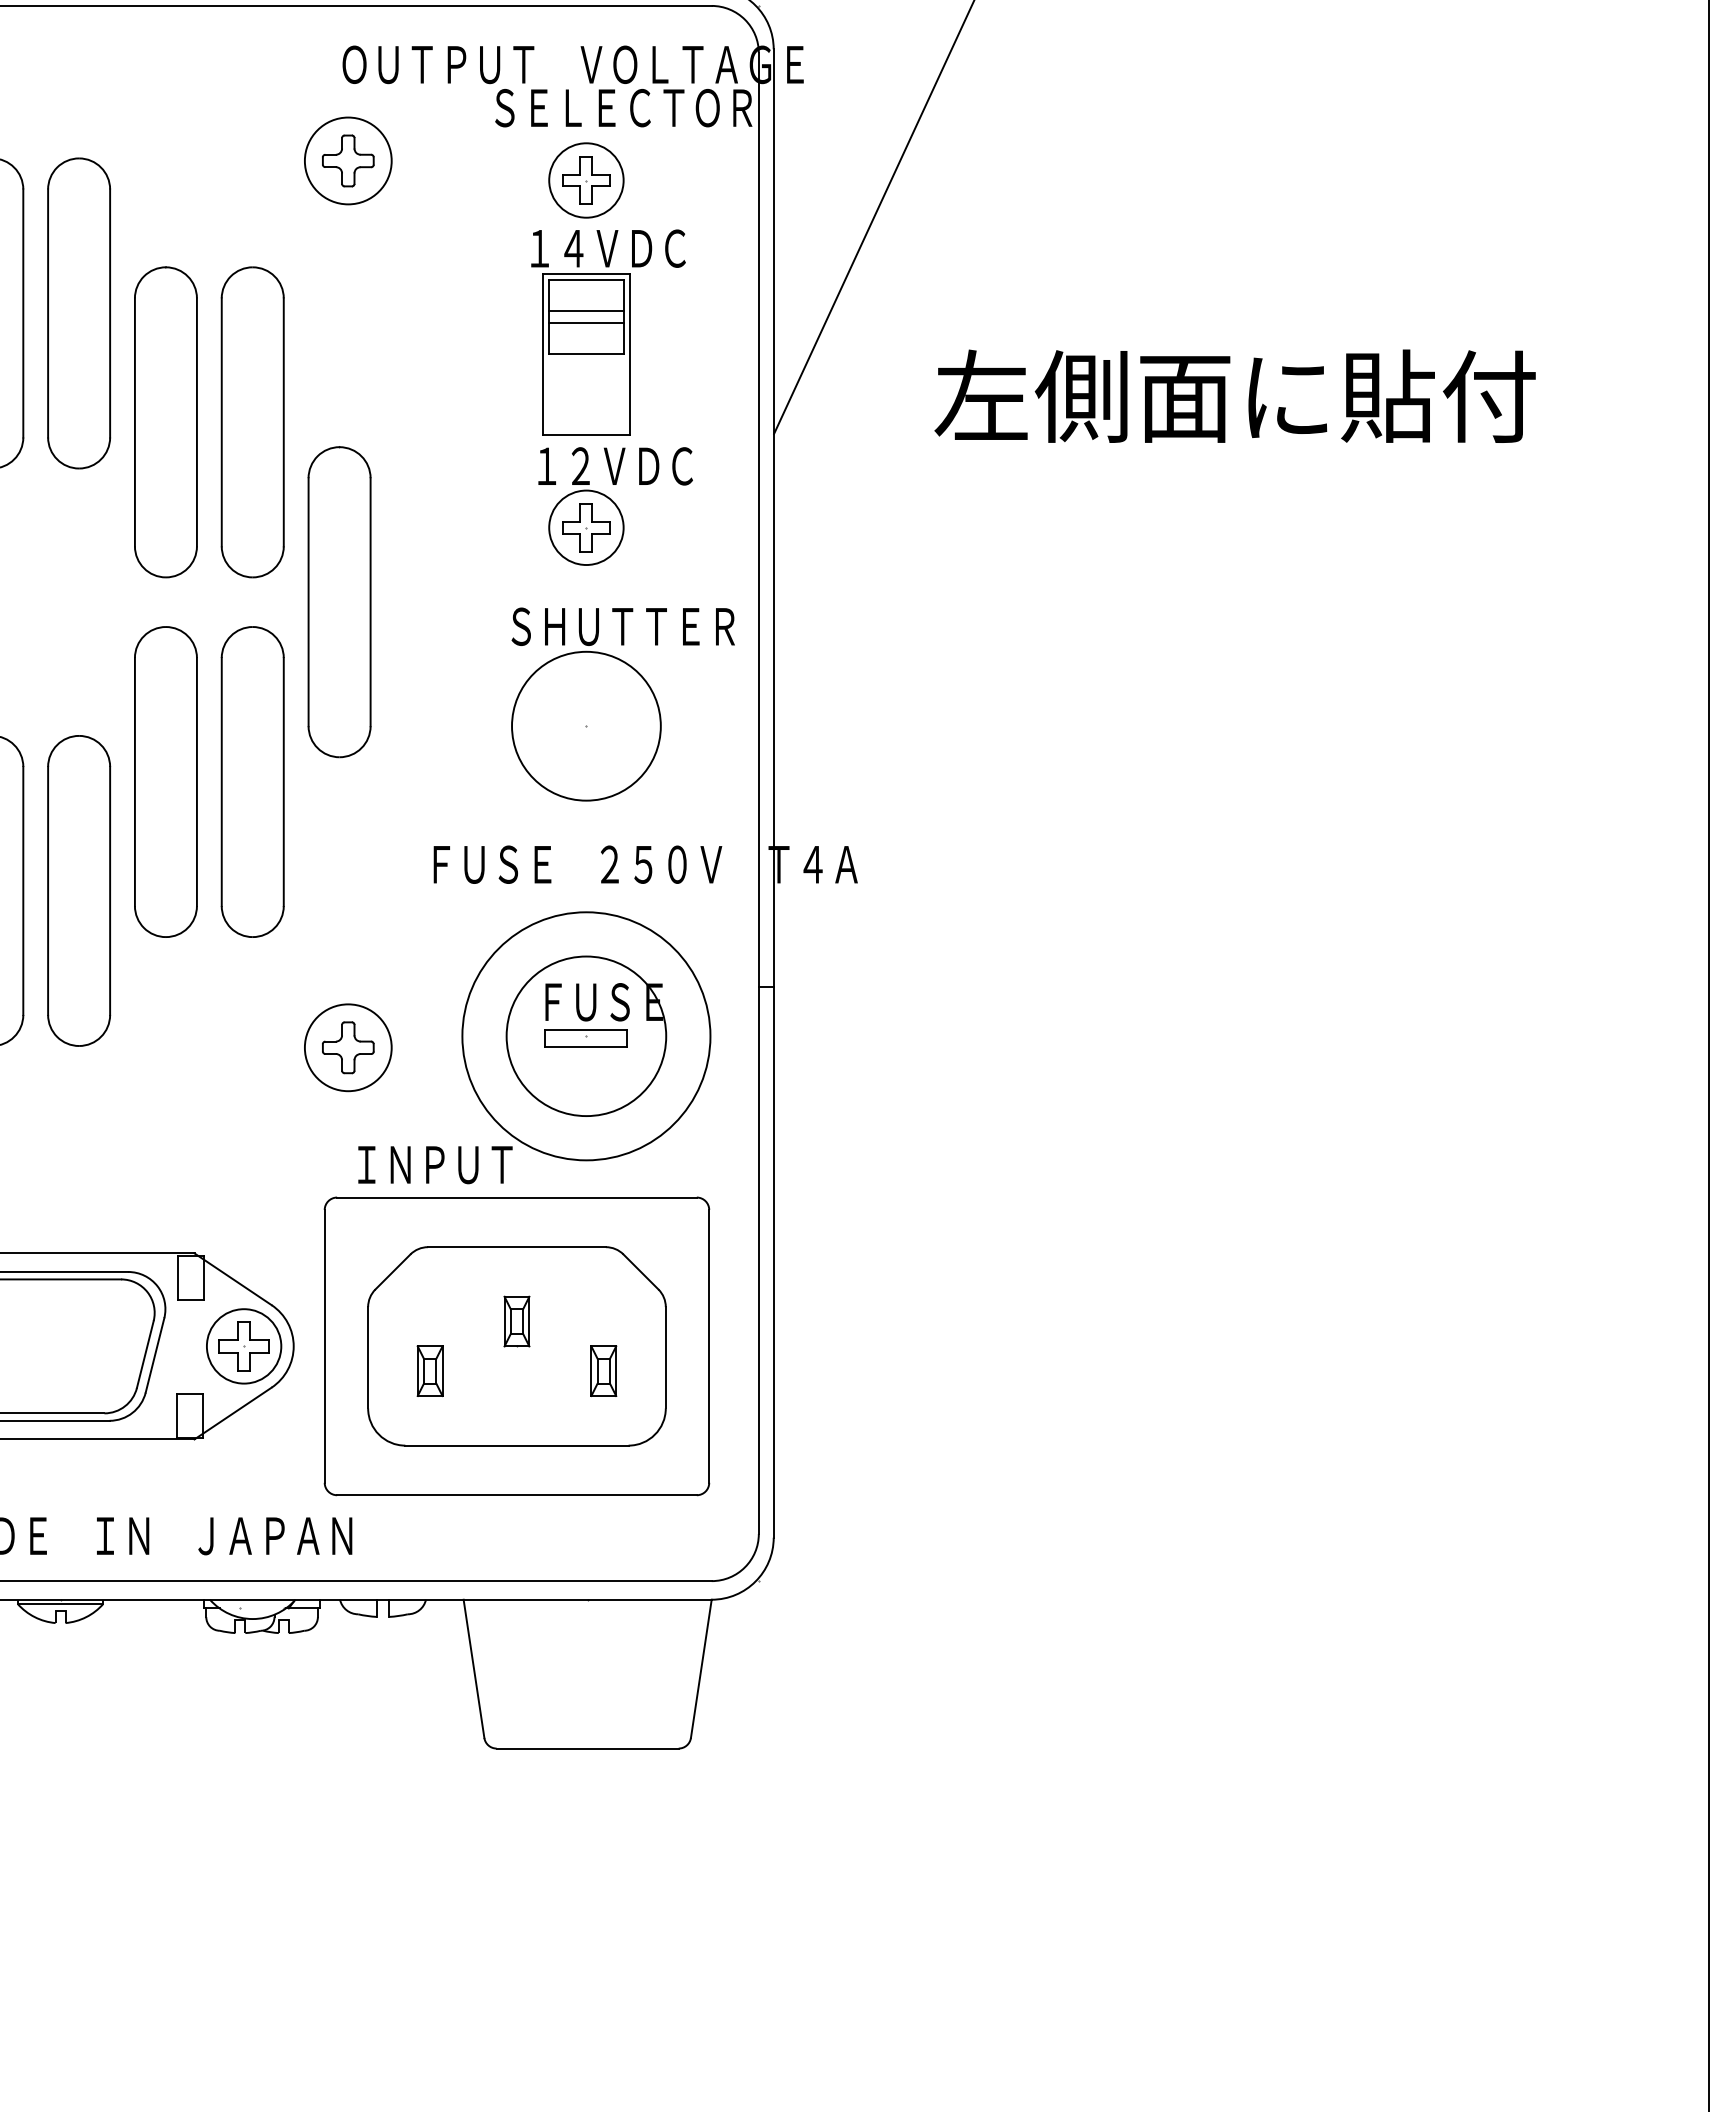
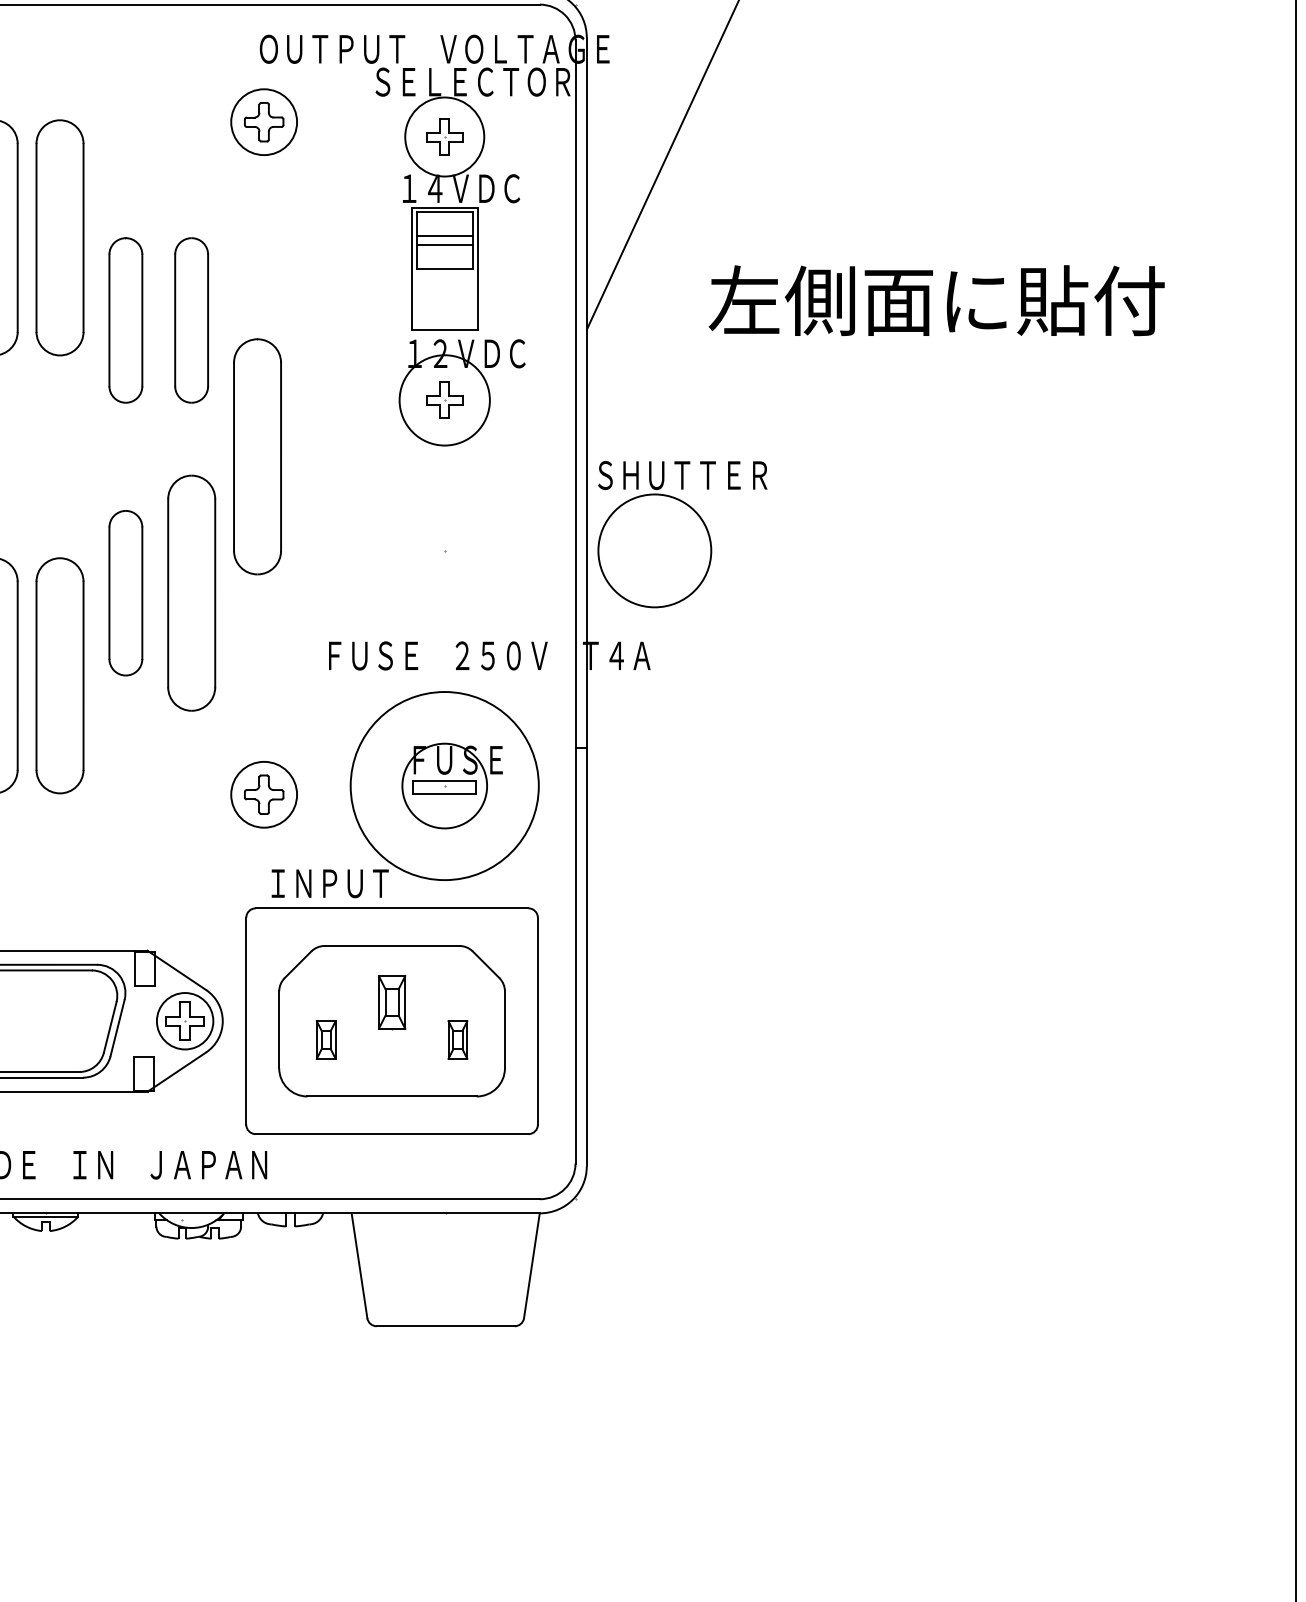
circle: (586, 180) -> (444, 137), size x1.4
part: (165, 422) -> (125, 320), size x0.7
part: (252, 422) -> (191, 320), size x0.7
circle: (586, 527) -> (444, 400), size x1.6
part: (622, 704) -> (682, 534), moved
part: (165, 781) -> (125, 592), size x0.7
circle: (586, 1036) -> (444, 786), size x0.7
part: (516, 1321) -> (391, 1002), size x1.4

